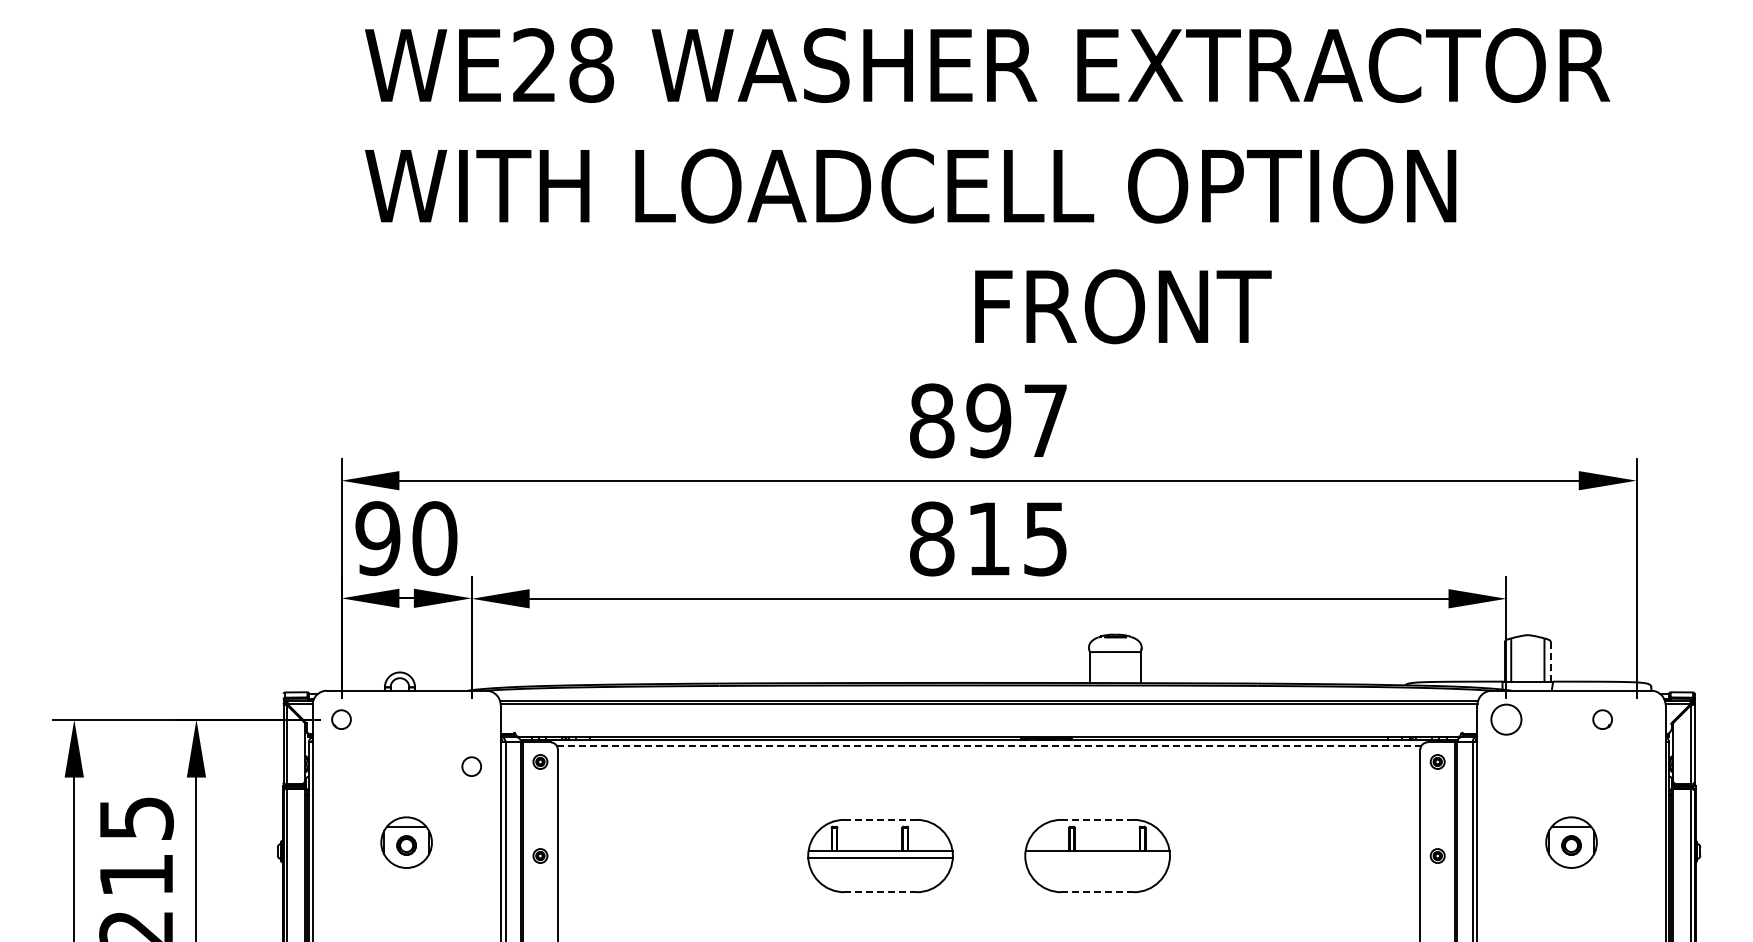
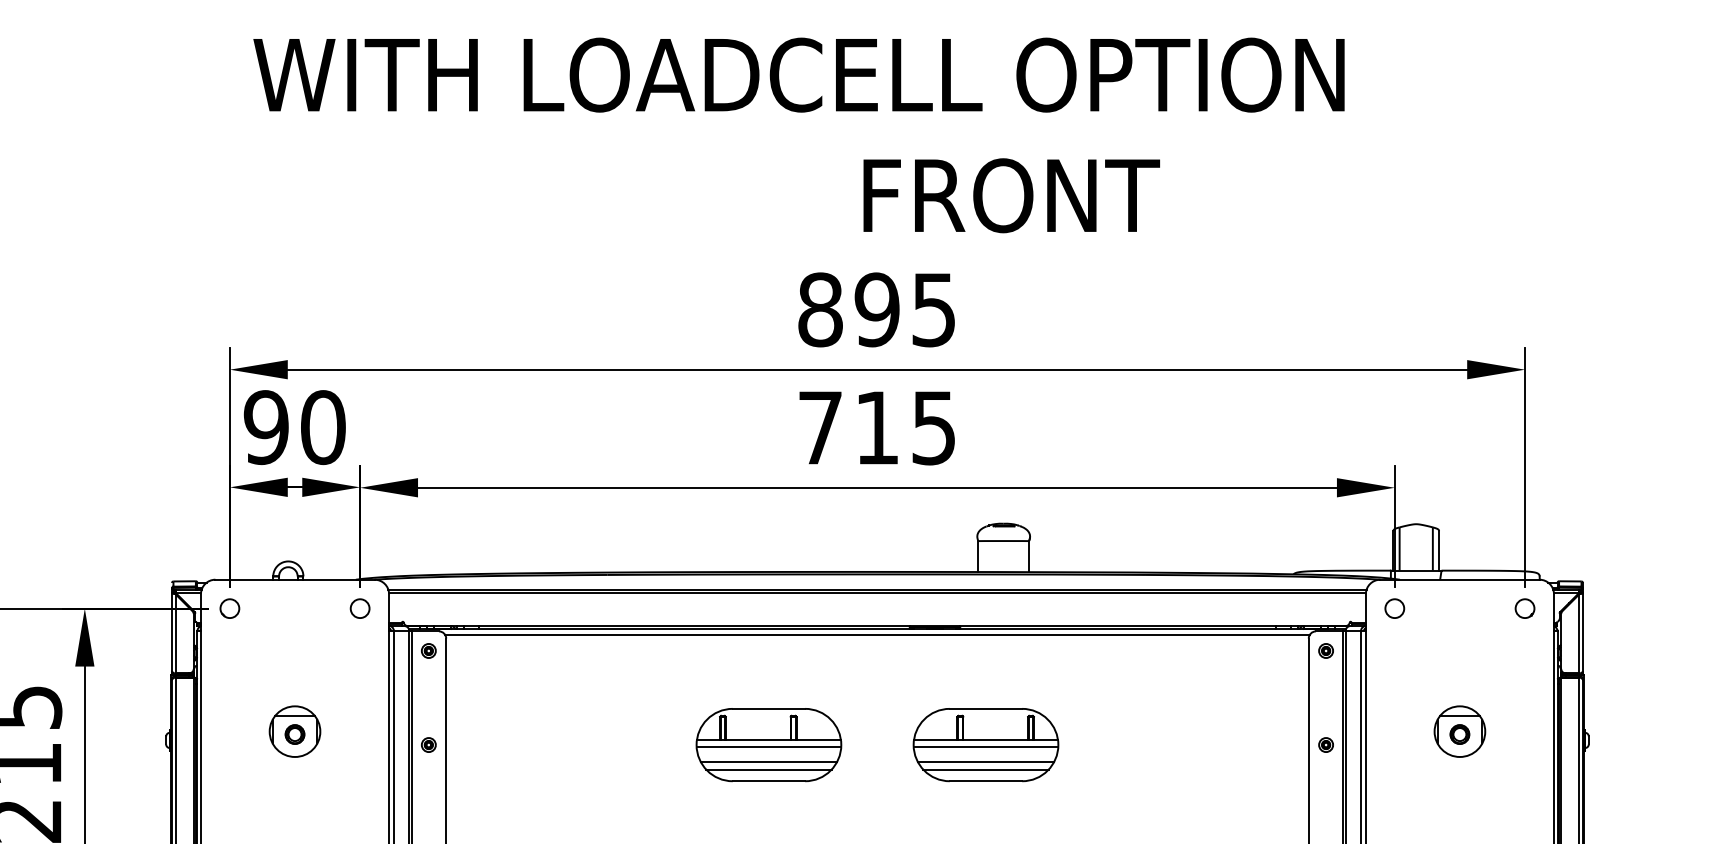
text: (1045, 421) -> (933, 310), 897 -> 895
text: (932, 538) -> (820, 427), 815 -> 715
line: (1550, 661) -> (1438, 550), dashed -> solid
circle: (1506, 719) -> (1394, 608), size x0.62
circle: (1602, 719) -> (1524, 608), moved
line: (988, 745) -> (876, 634), dashed -> solid
circle: (471, 766) -> (359, 608), moved
line: (881, 819) -> (769, 708), dashed -> solid
line: (1098, 819) -> (986, 708), dashed -> solid
line: (1097, 858) -> (985, 747), added
line: (880, 873) -> (768, 762), added
line: (1097, 873) -> (985, 762), added
line: (880, 880) -> (768, 769), added
line: (1097, 880) -> (985, 769), added
line: (880, 892) -> (768, 781), dashed -> solid
line: (1097, 892) -> (985, 781), dashed -> solid

